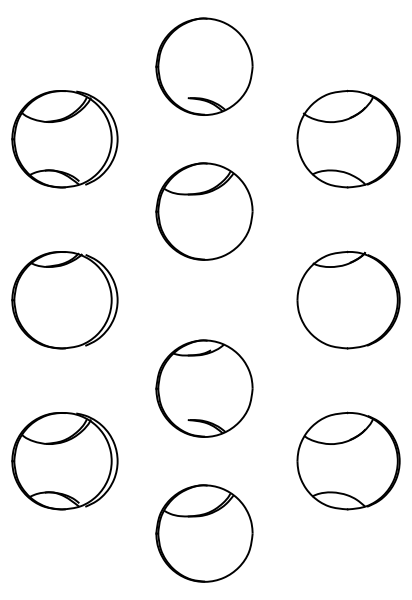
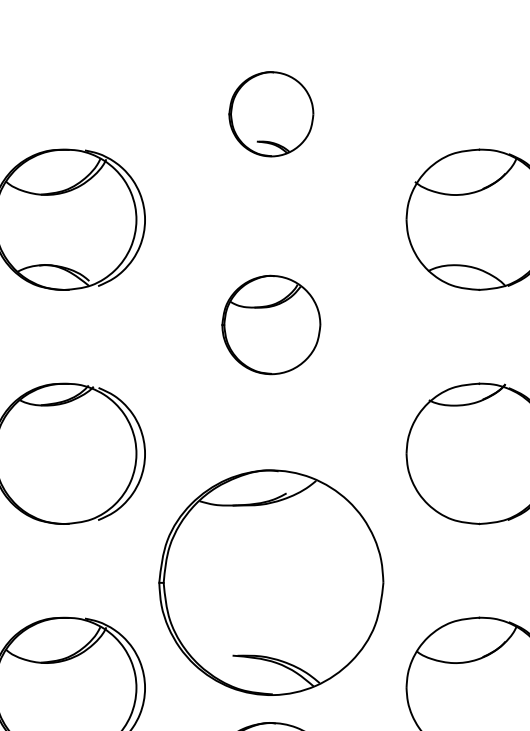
part: (204, 66) -> (271, 114), size x0.6
part: (204, 211) -> (271, 324), size x0.7
part: (204, 388) -> (271, 582), size x1.6

